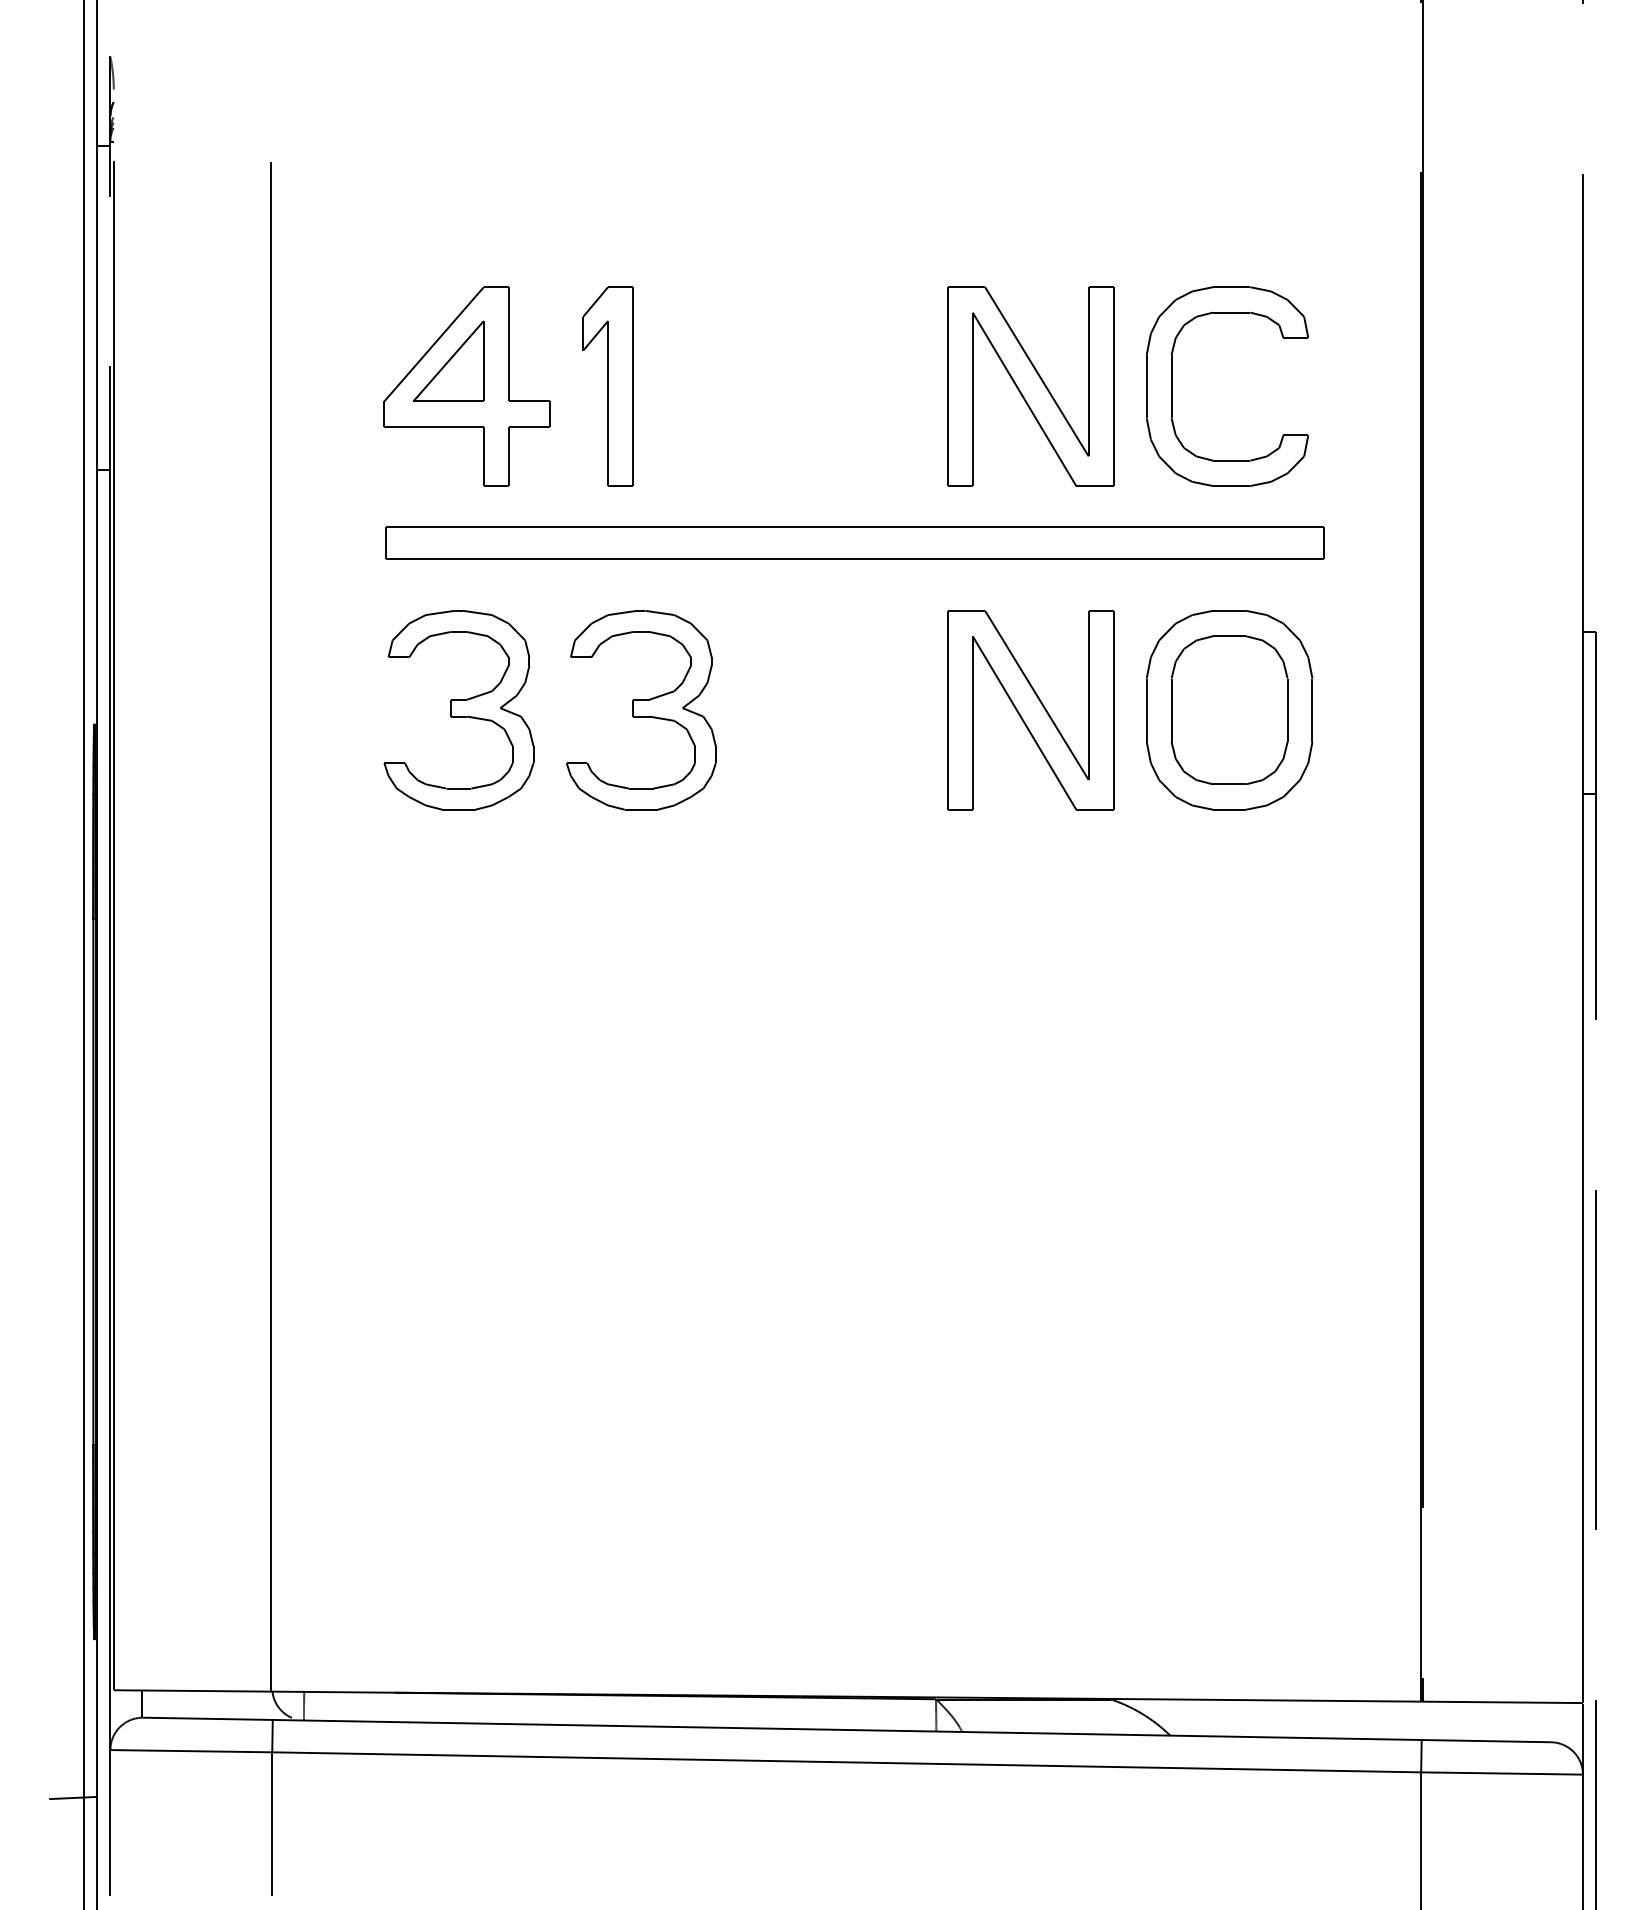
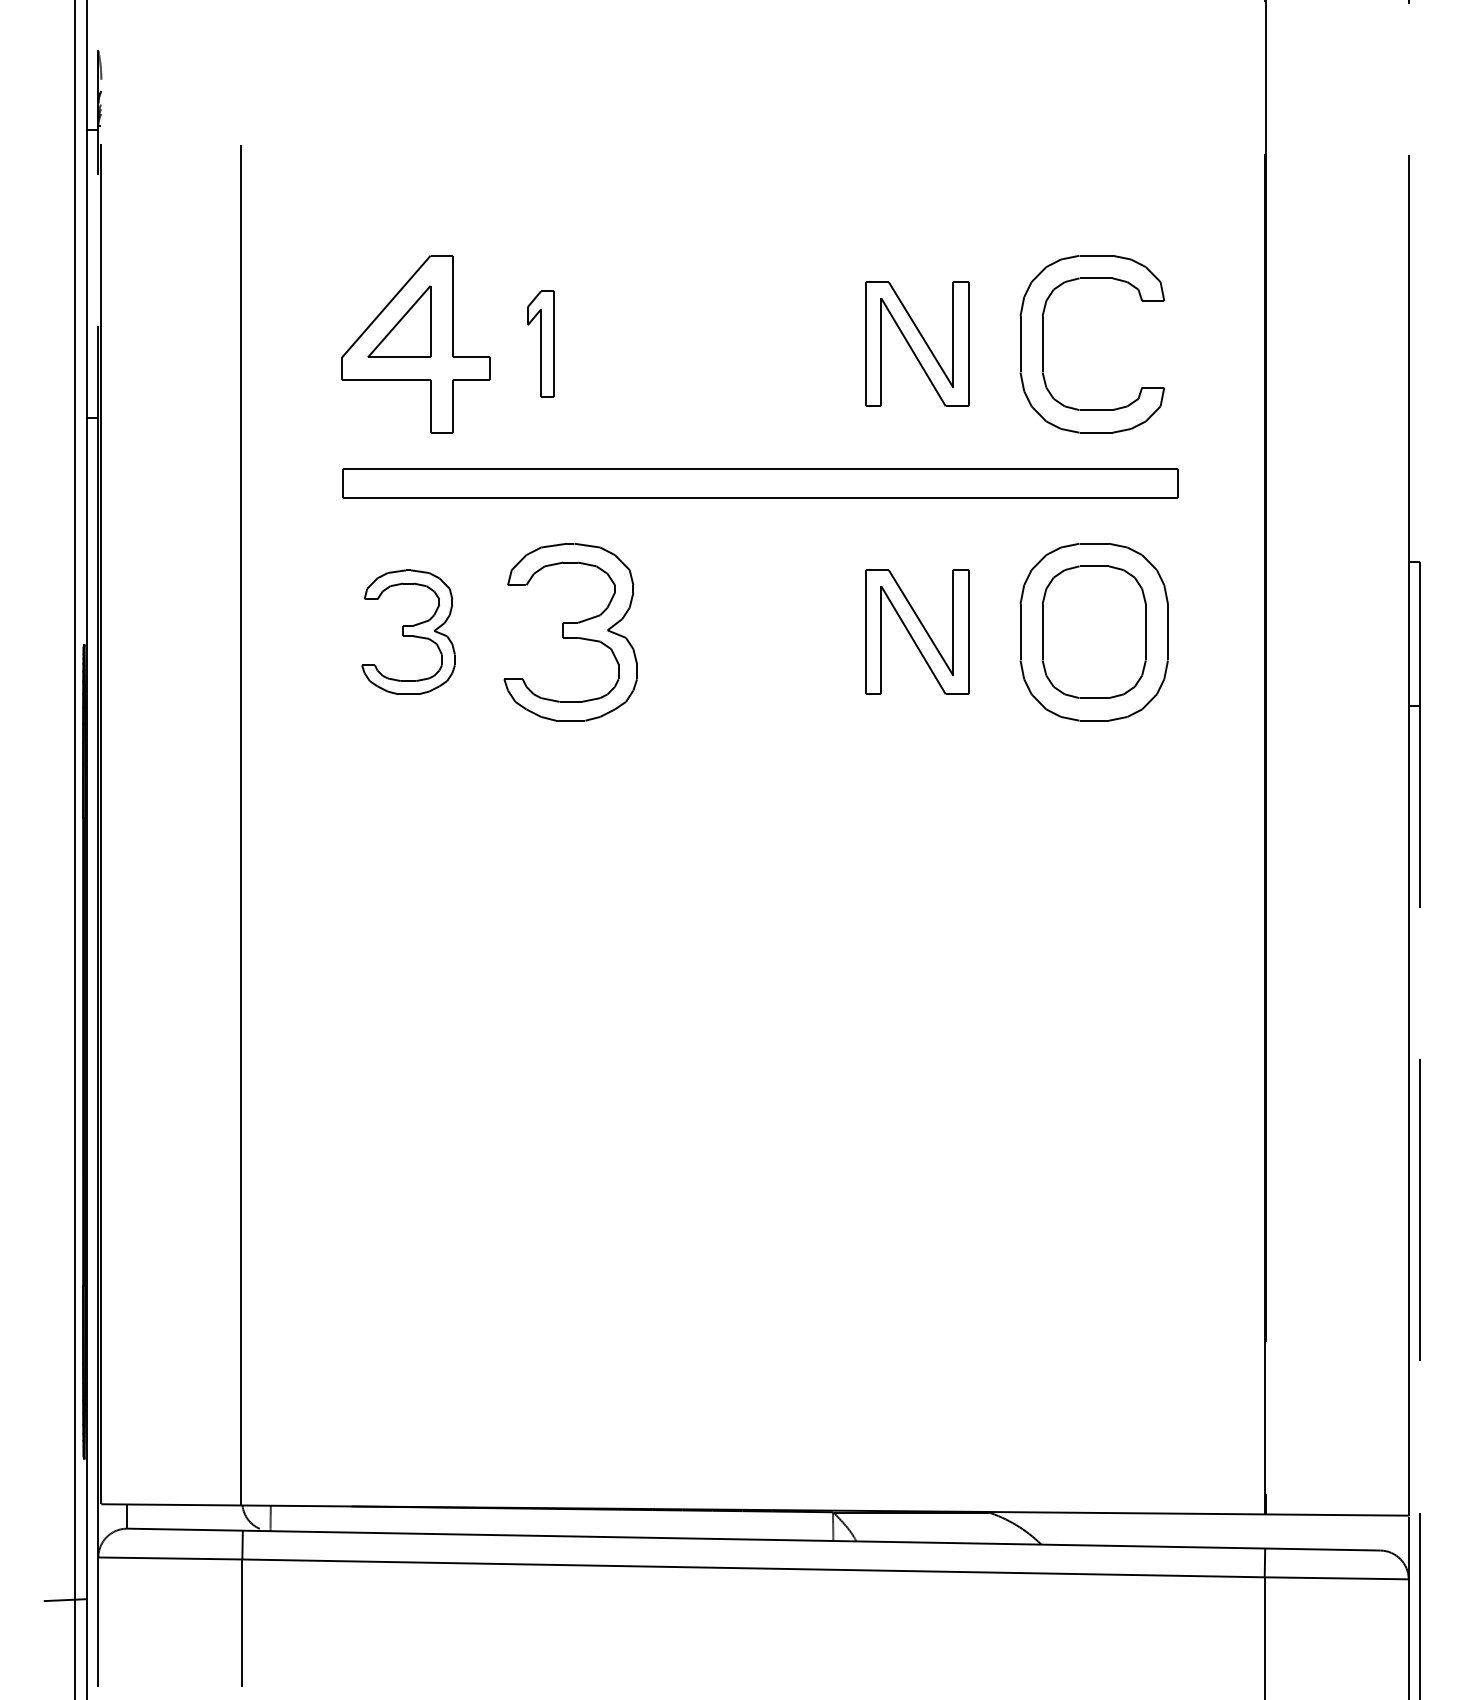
part: (607, 386) -> (540, 344), size x0.6
part: (1030, 386) -> (917, 344), size x0.7
part: (458, 710) -> (408, 632), size x0.7
part: (1030, 710) -> (917, 632), size x0.7

